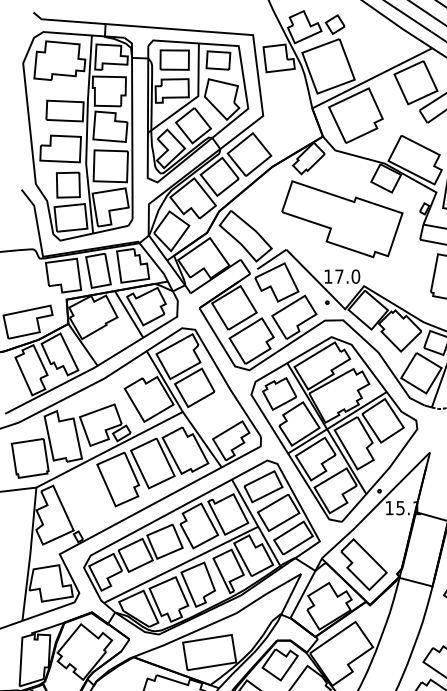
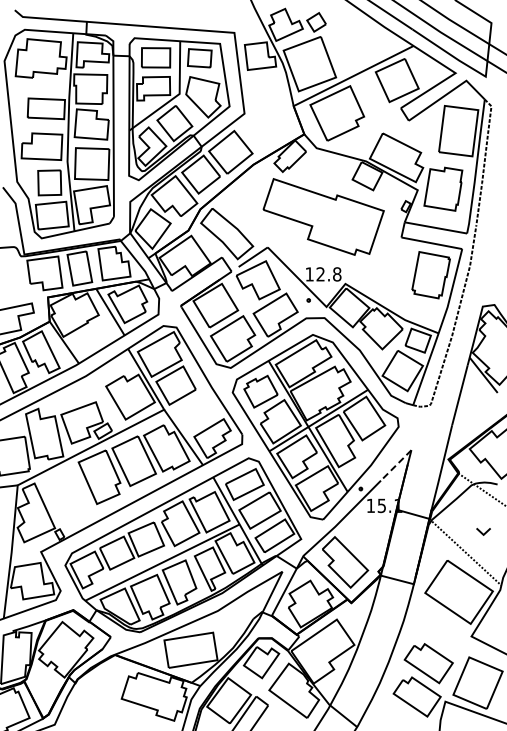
text: (347, 276) -> (328, 274), 17.0 -> 12.8
line: (415, 467) -> (396, 465), solid -> dashed

